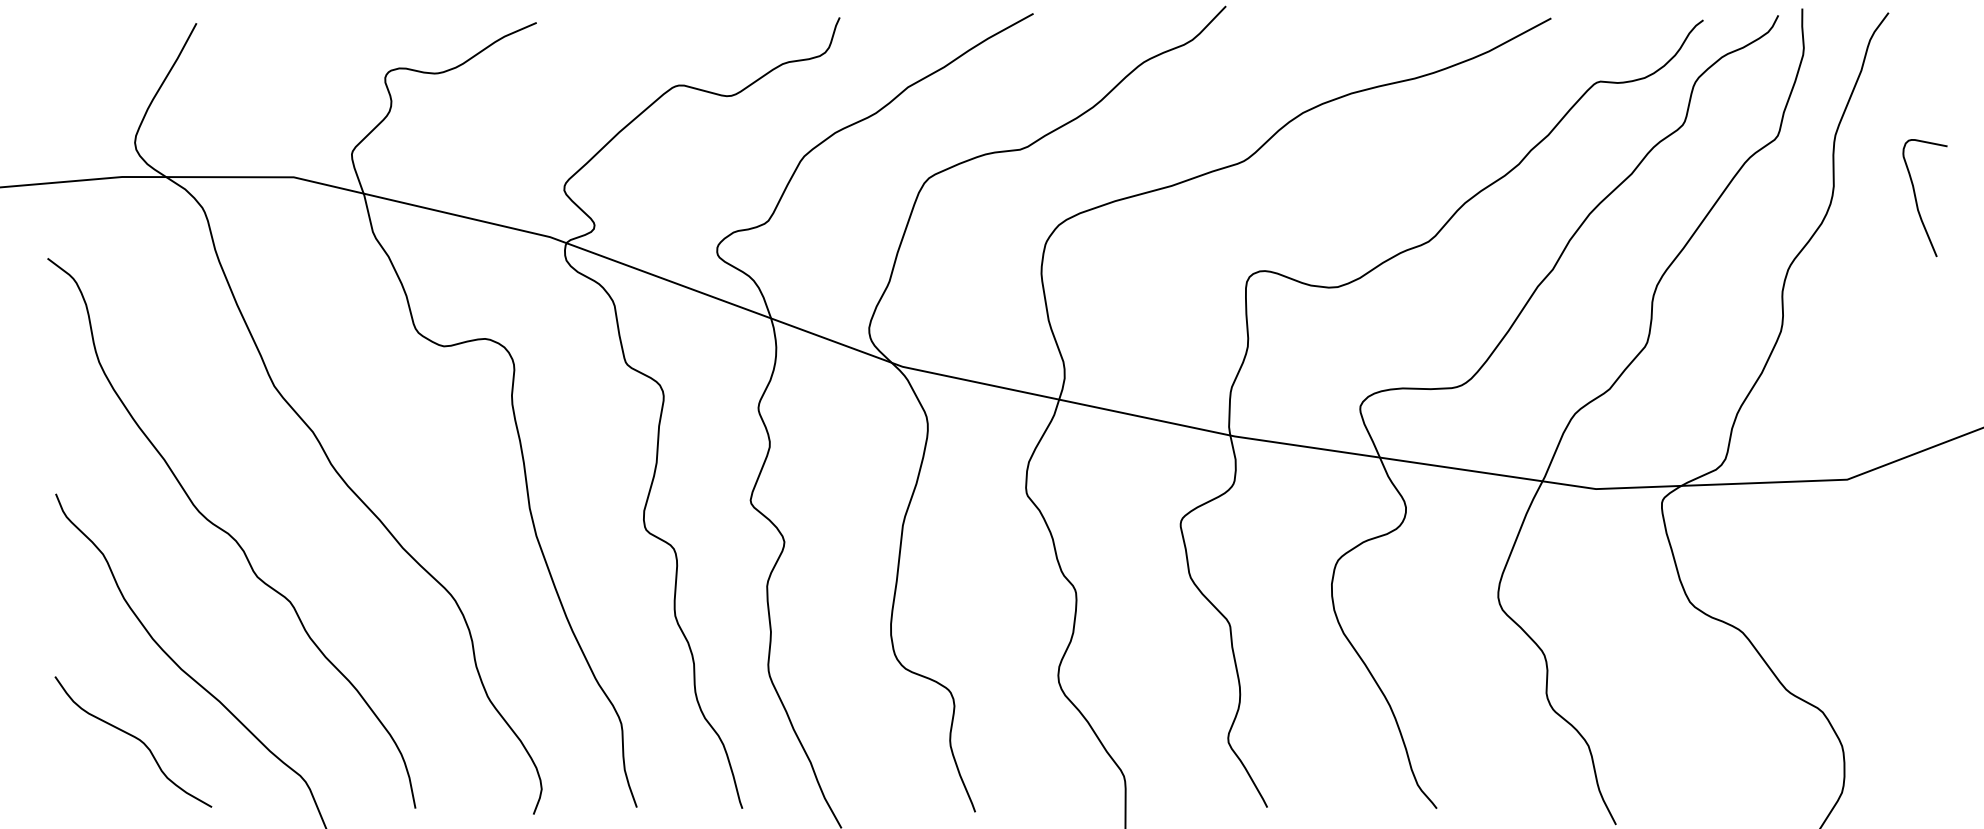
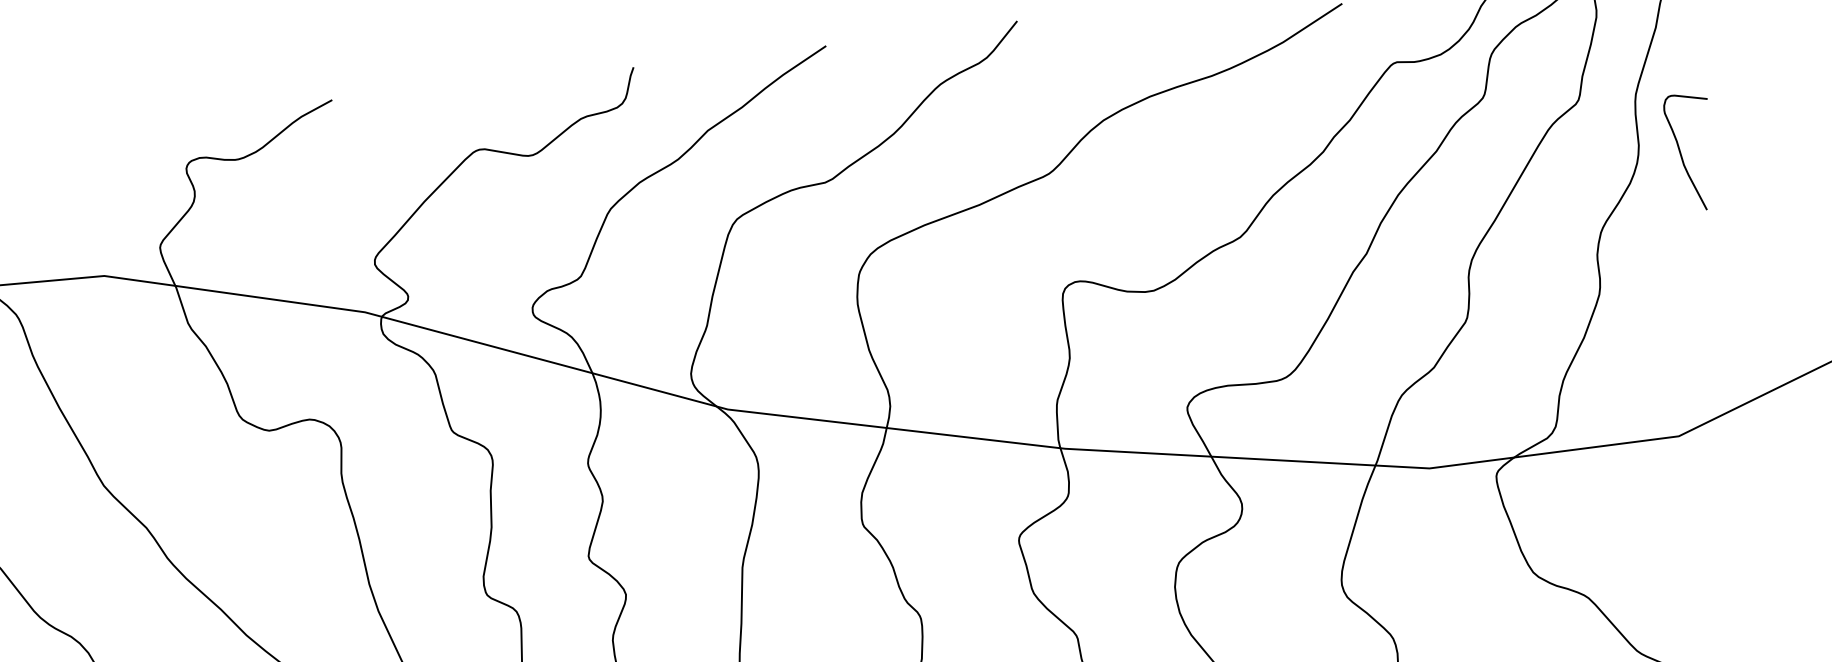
curve: (1917, 201) -> (1682, 156), moved

